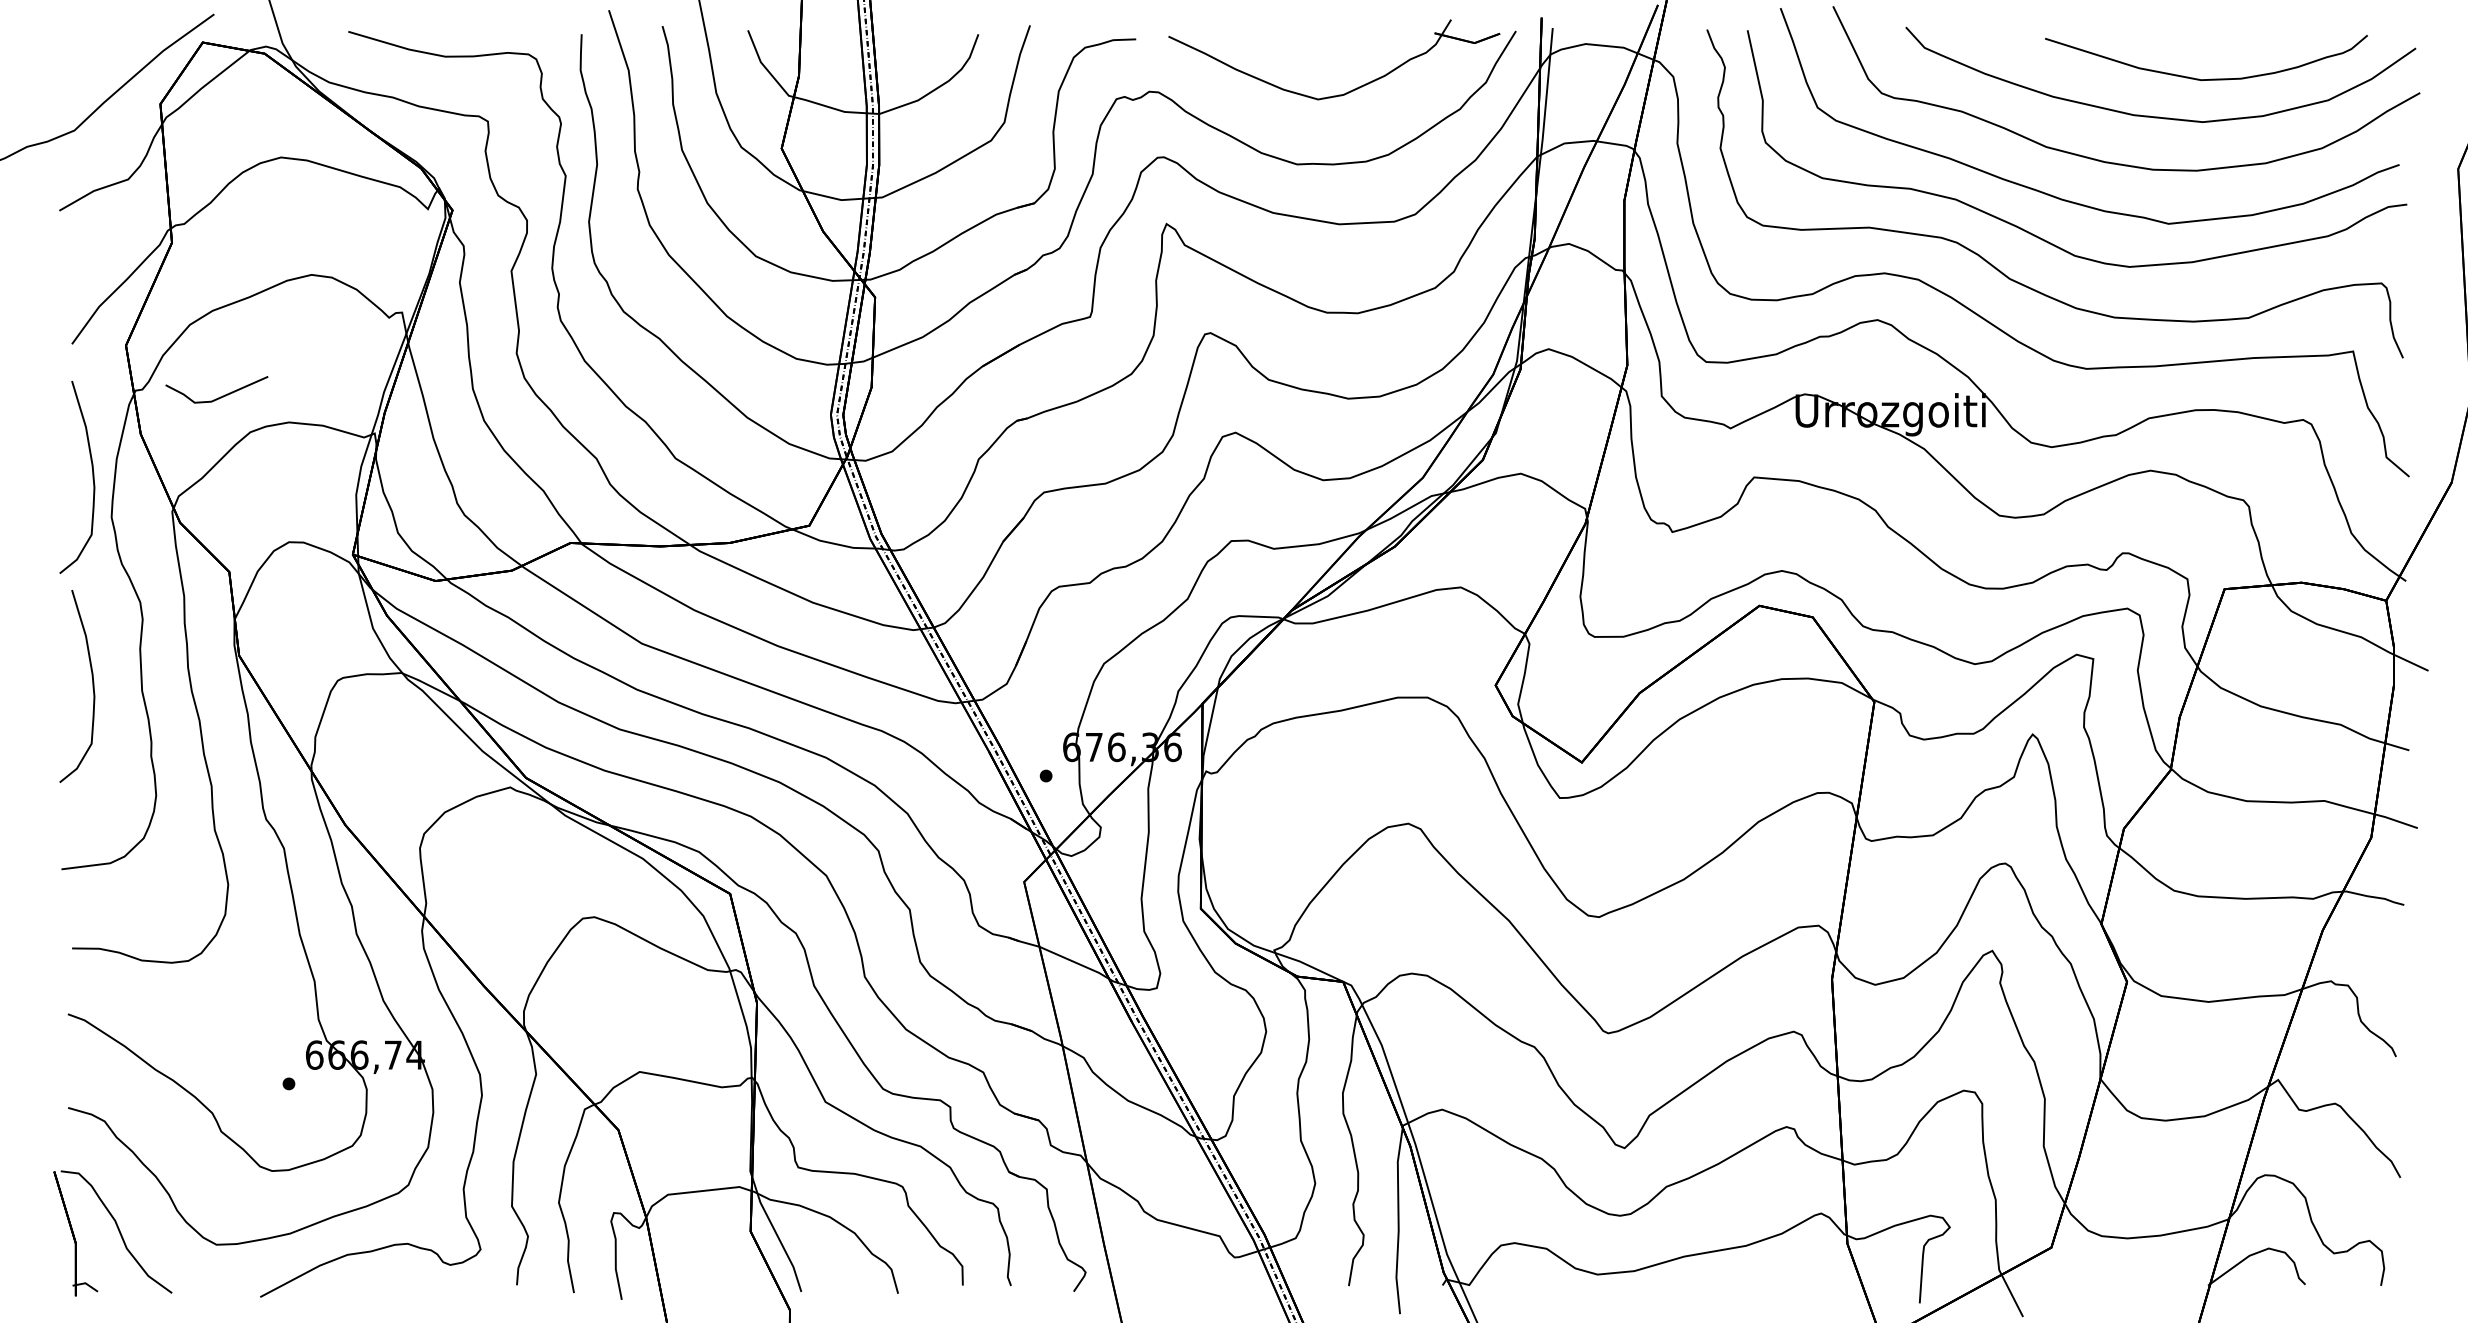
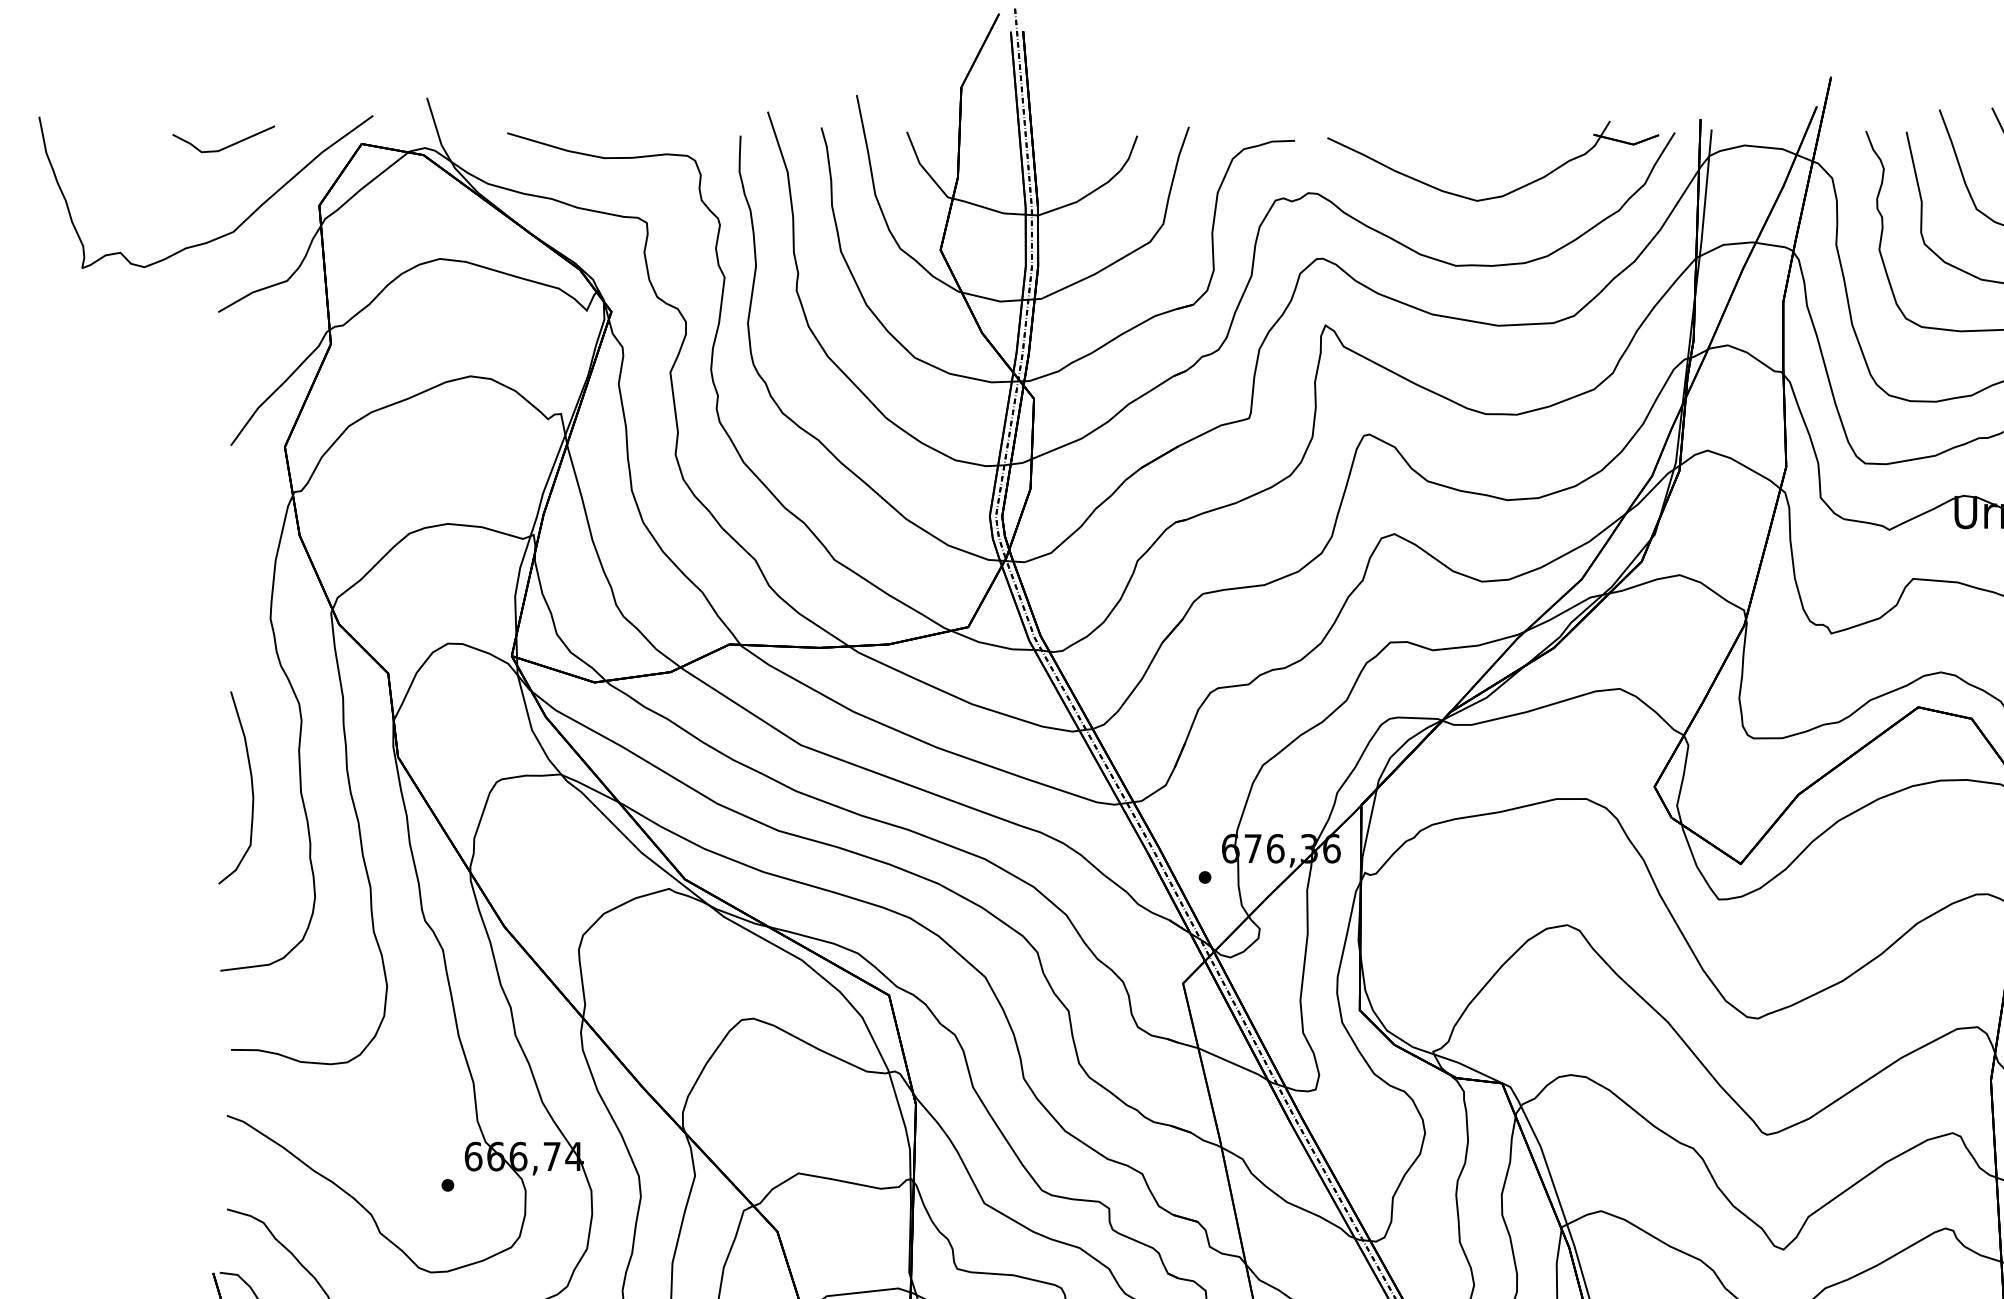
line: (220, 396) -> (227, 145), moved
curve: (92, 477) -> (251, 578), removed

